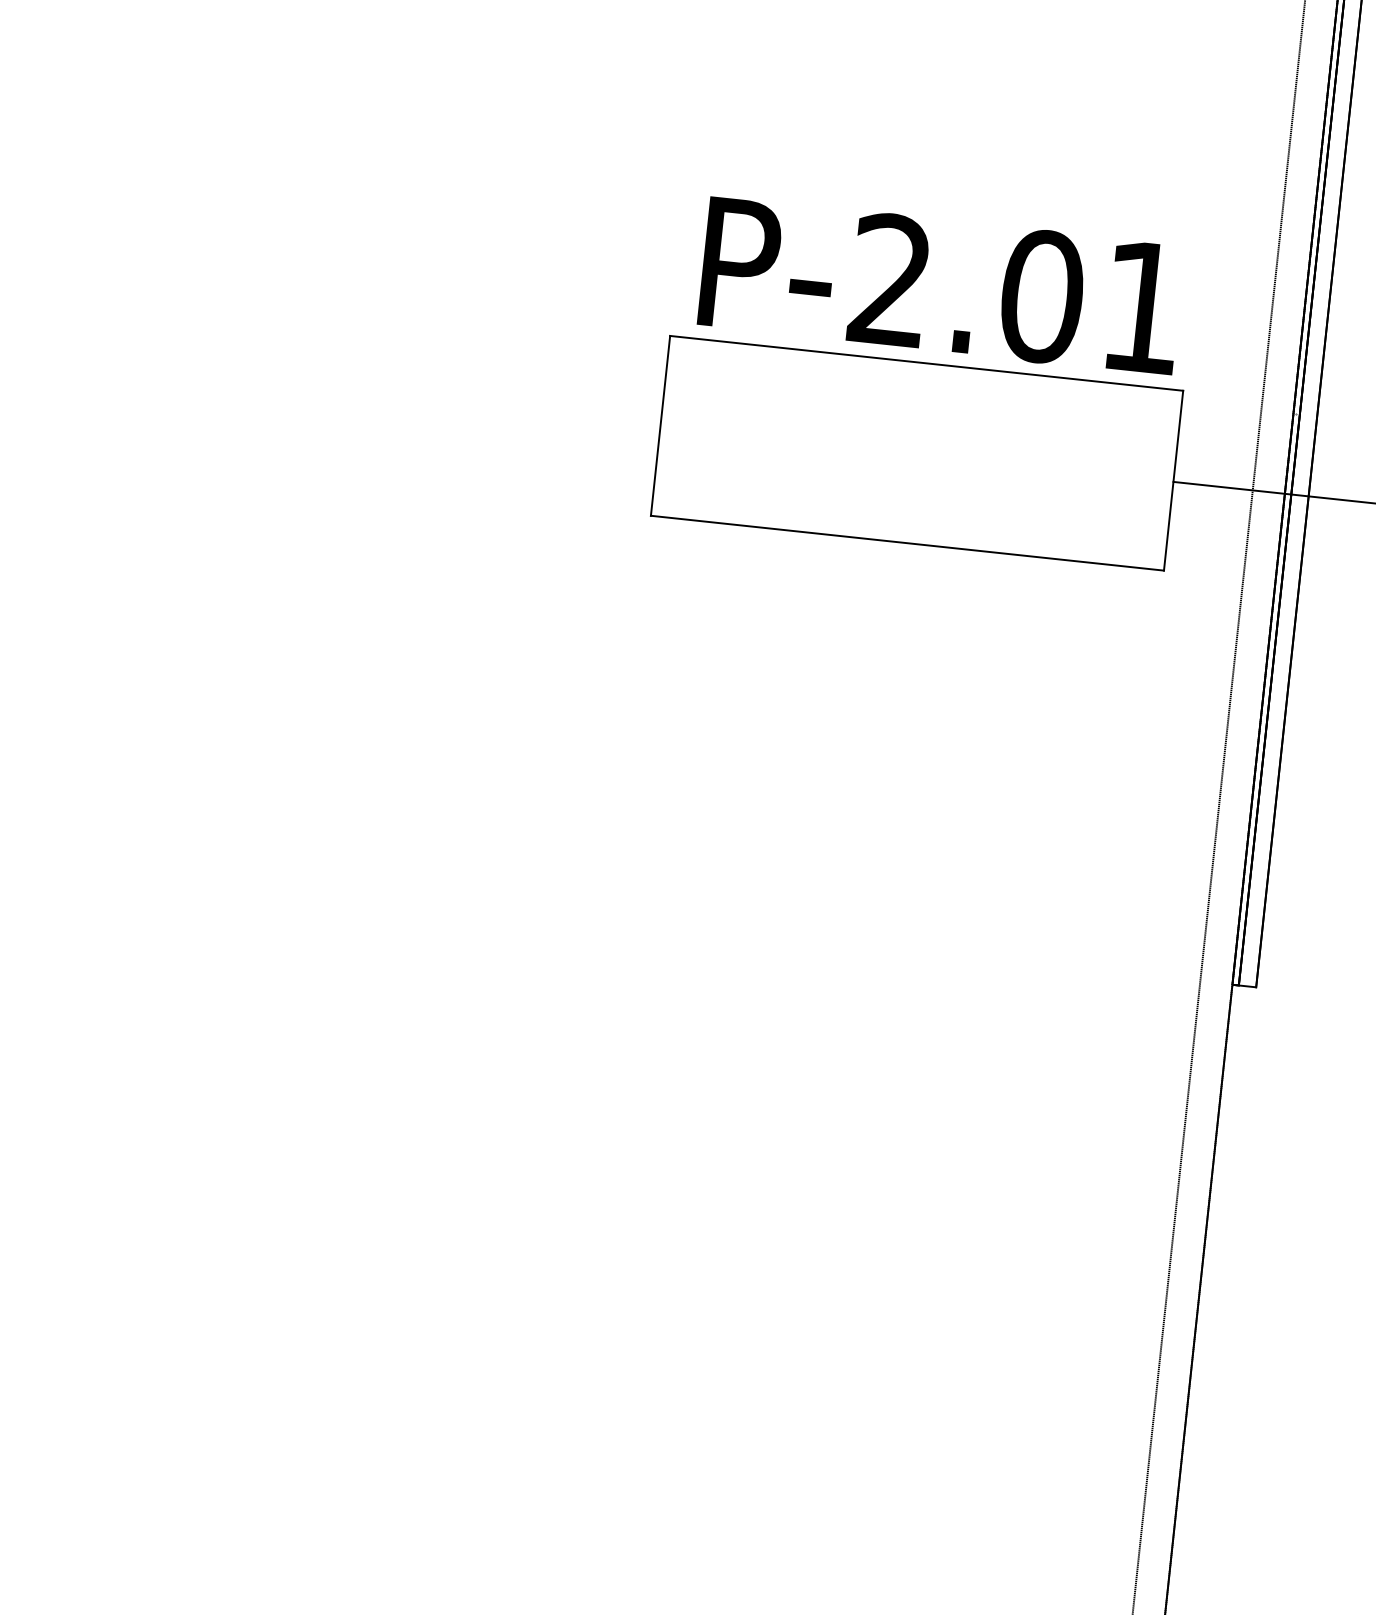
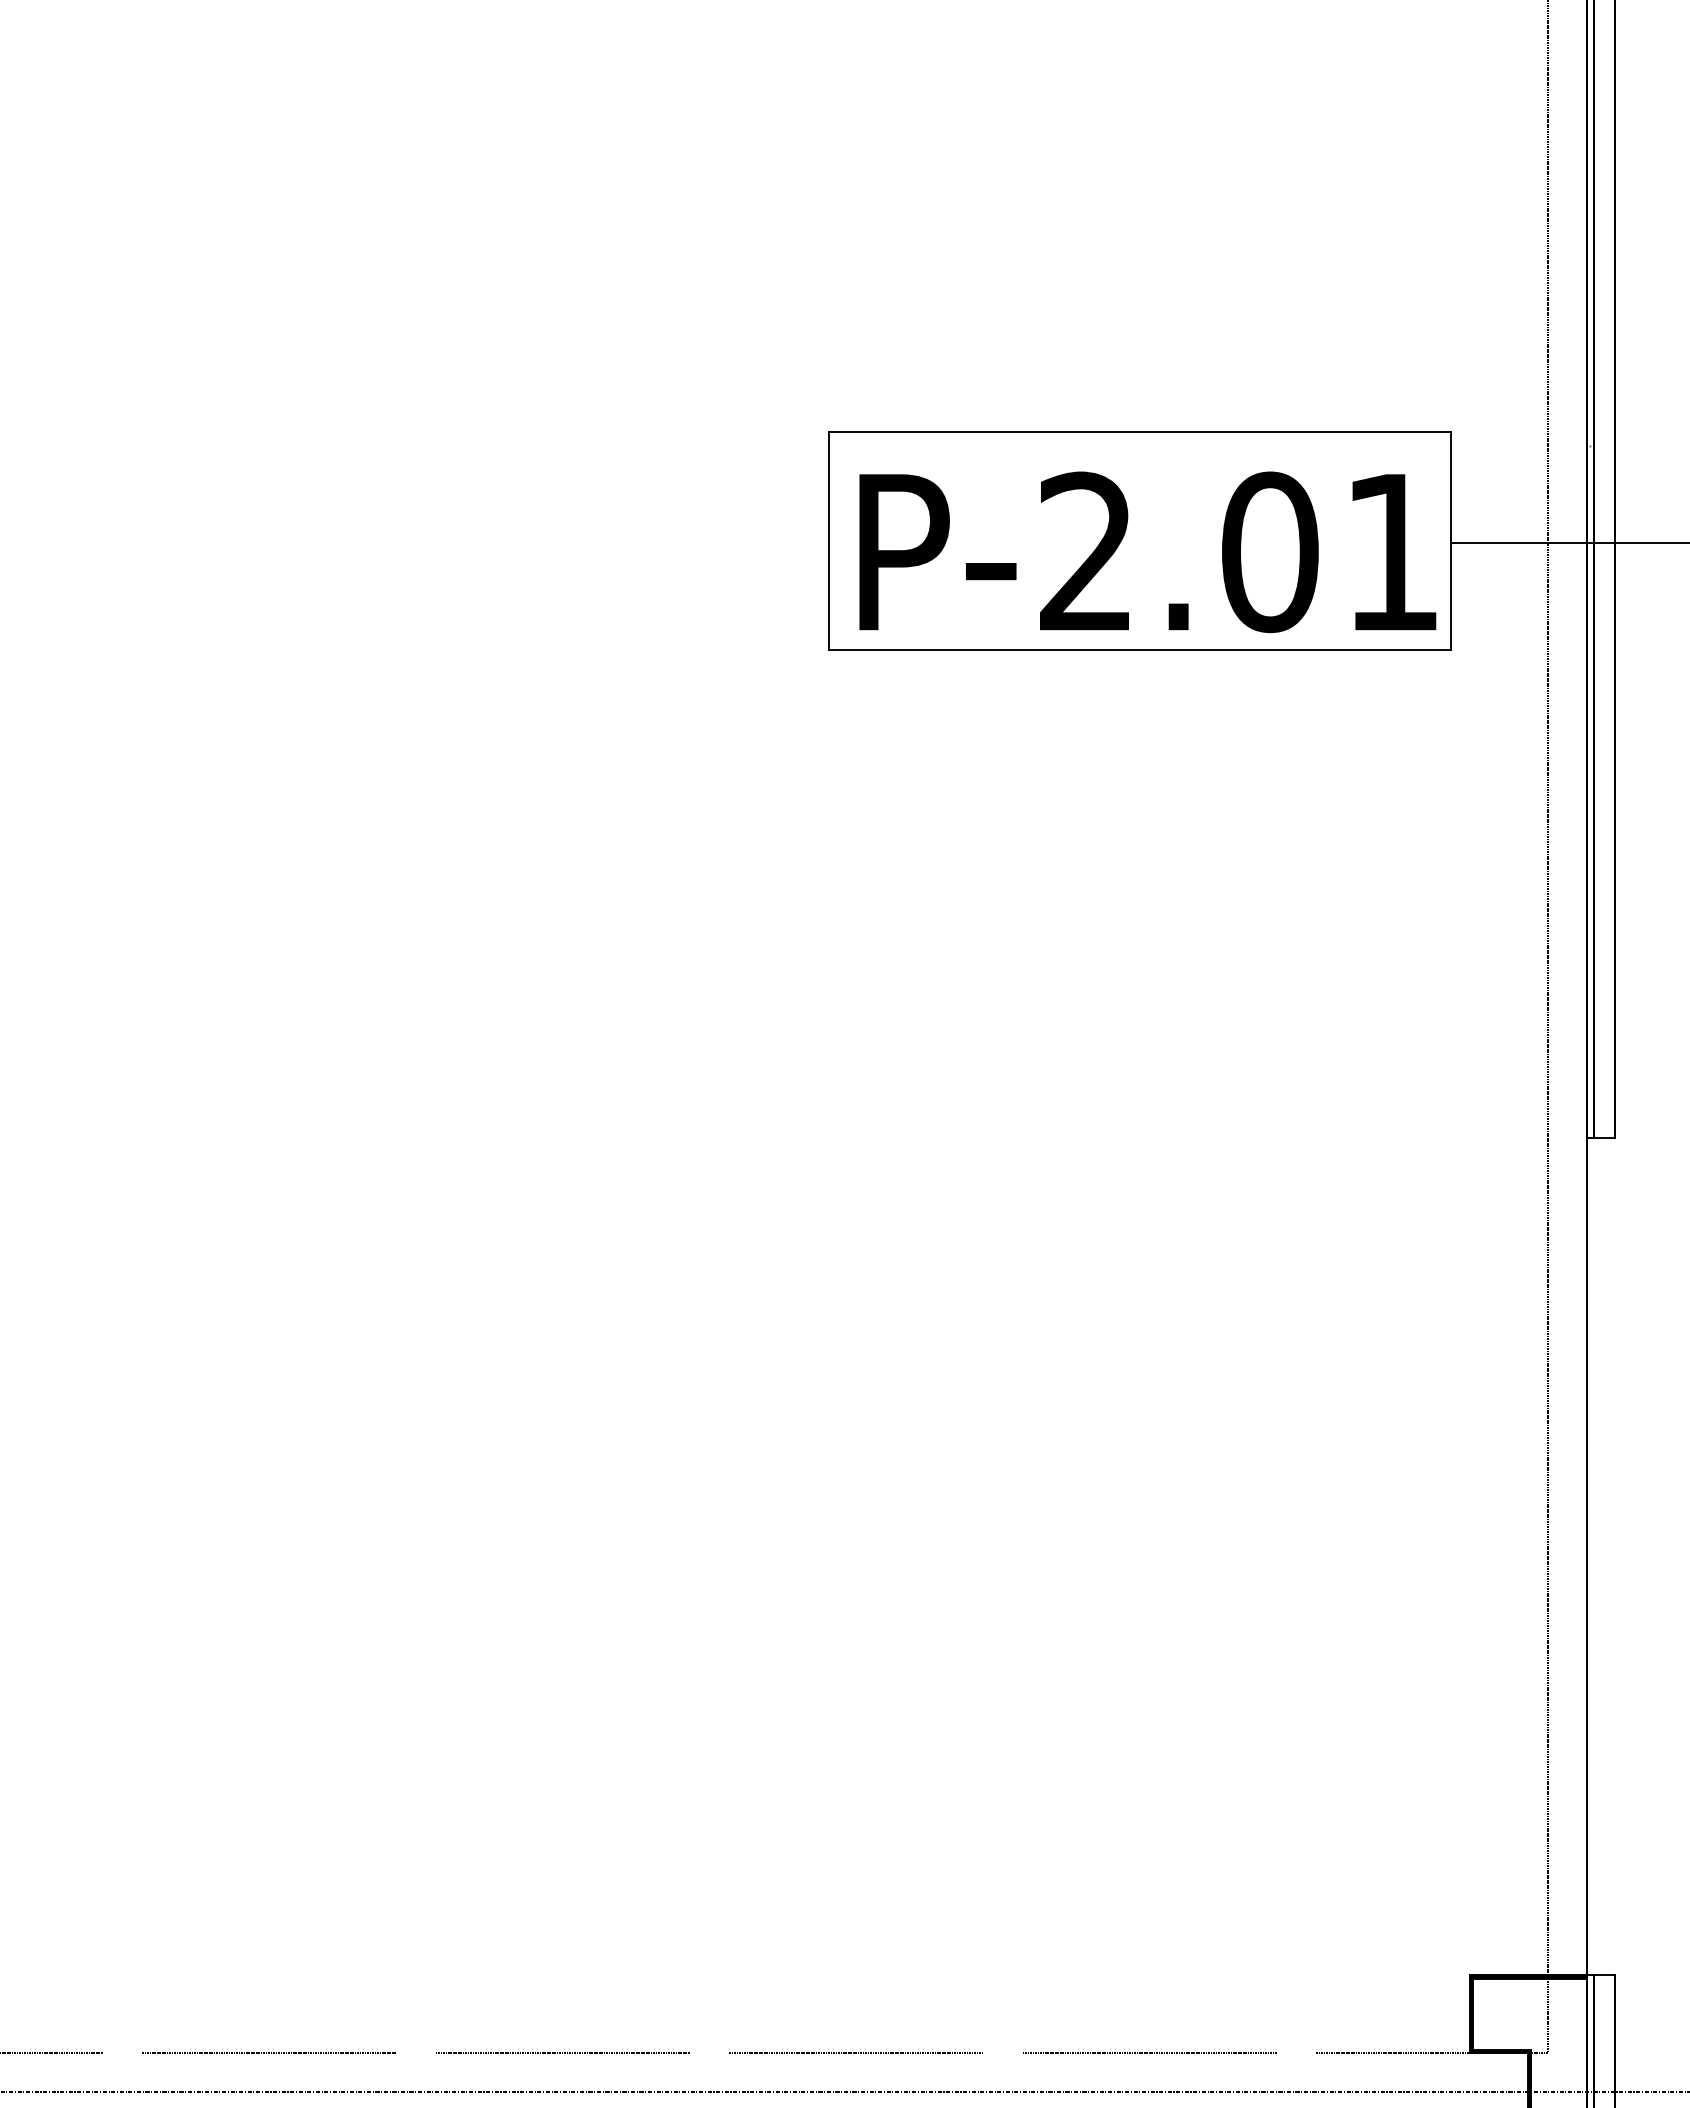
text: (940, 286) -> (1147, 552), moved

